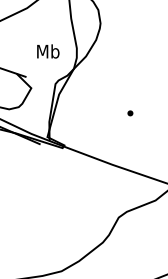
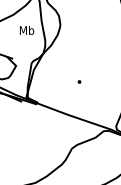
text: (47, 51) -> (26, 30), moved

